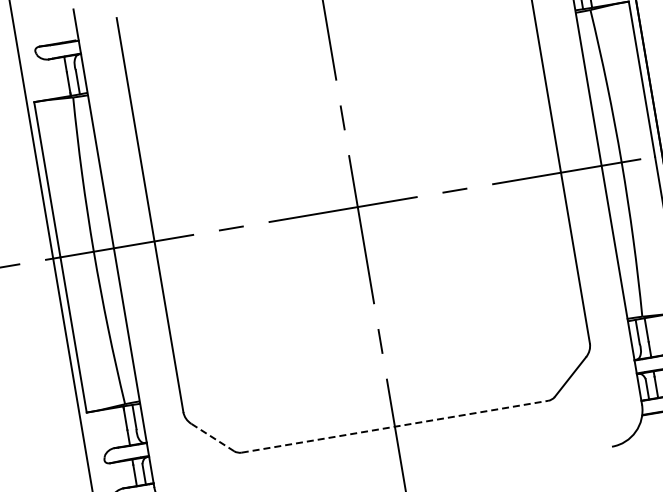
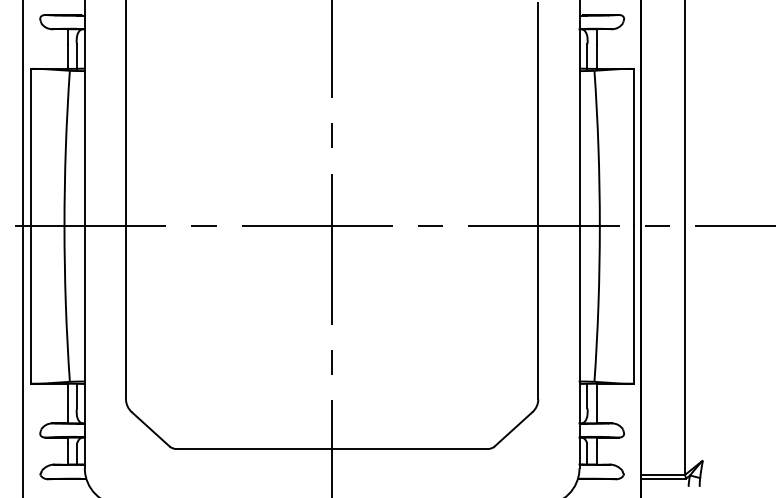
line: (395, 427) -> (332, 449), dashed -> solid
line: (213, 437) -> (151, 429), dashed -> solid

